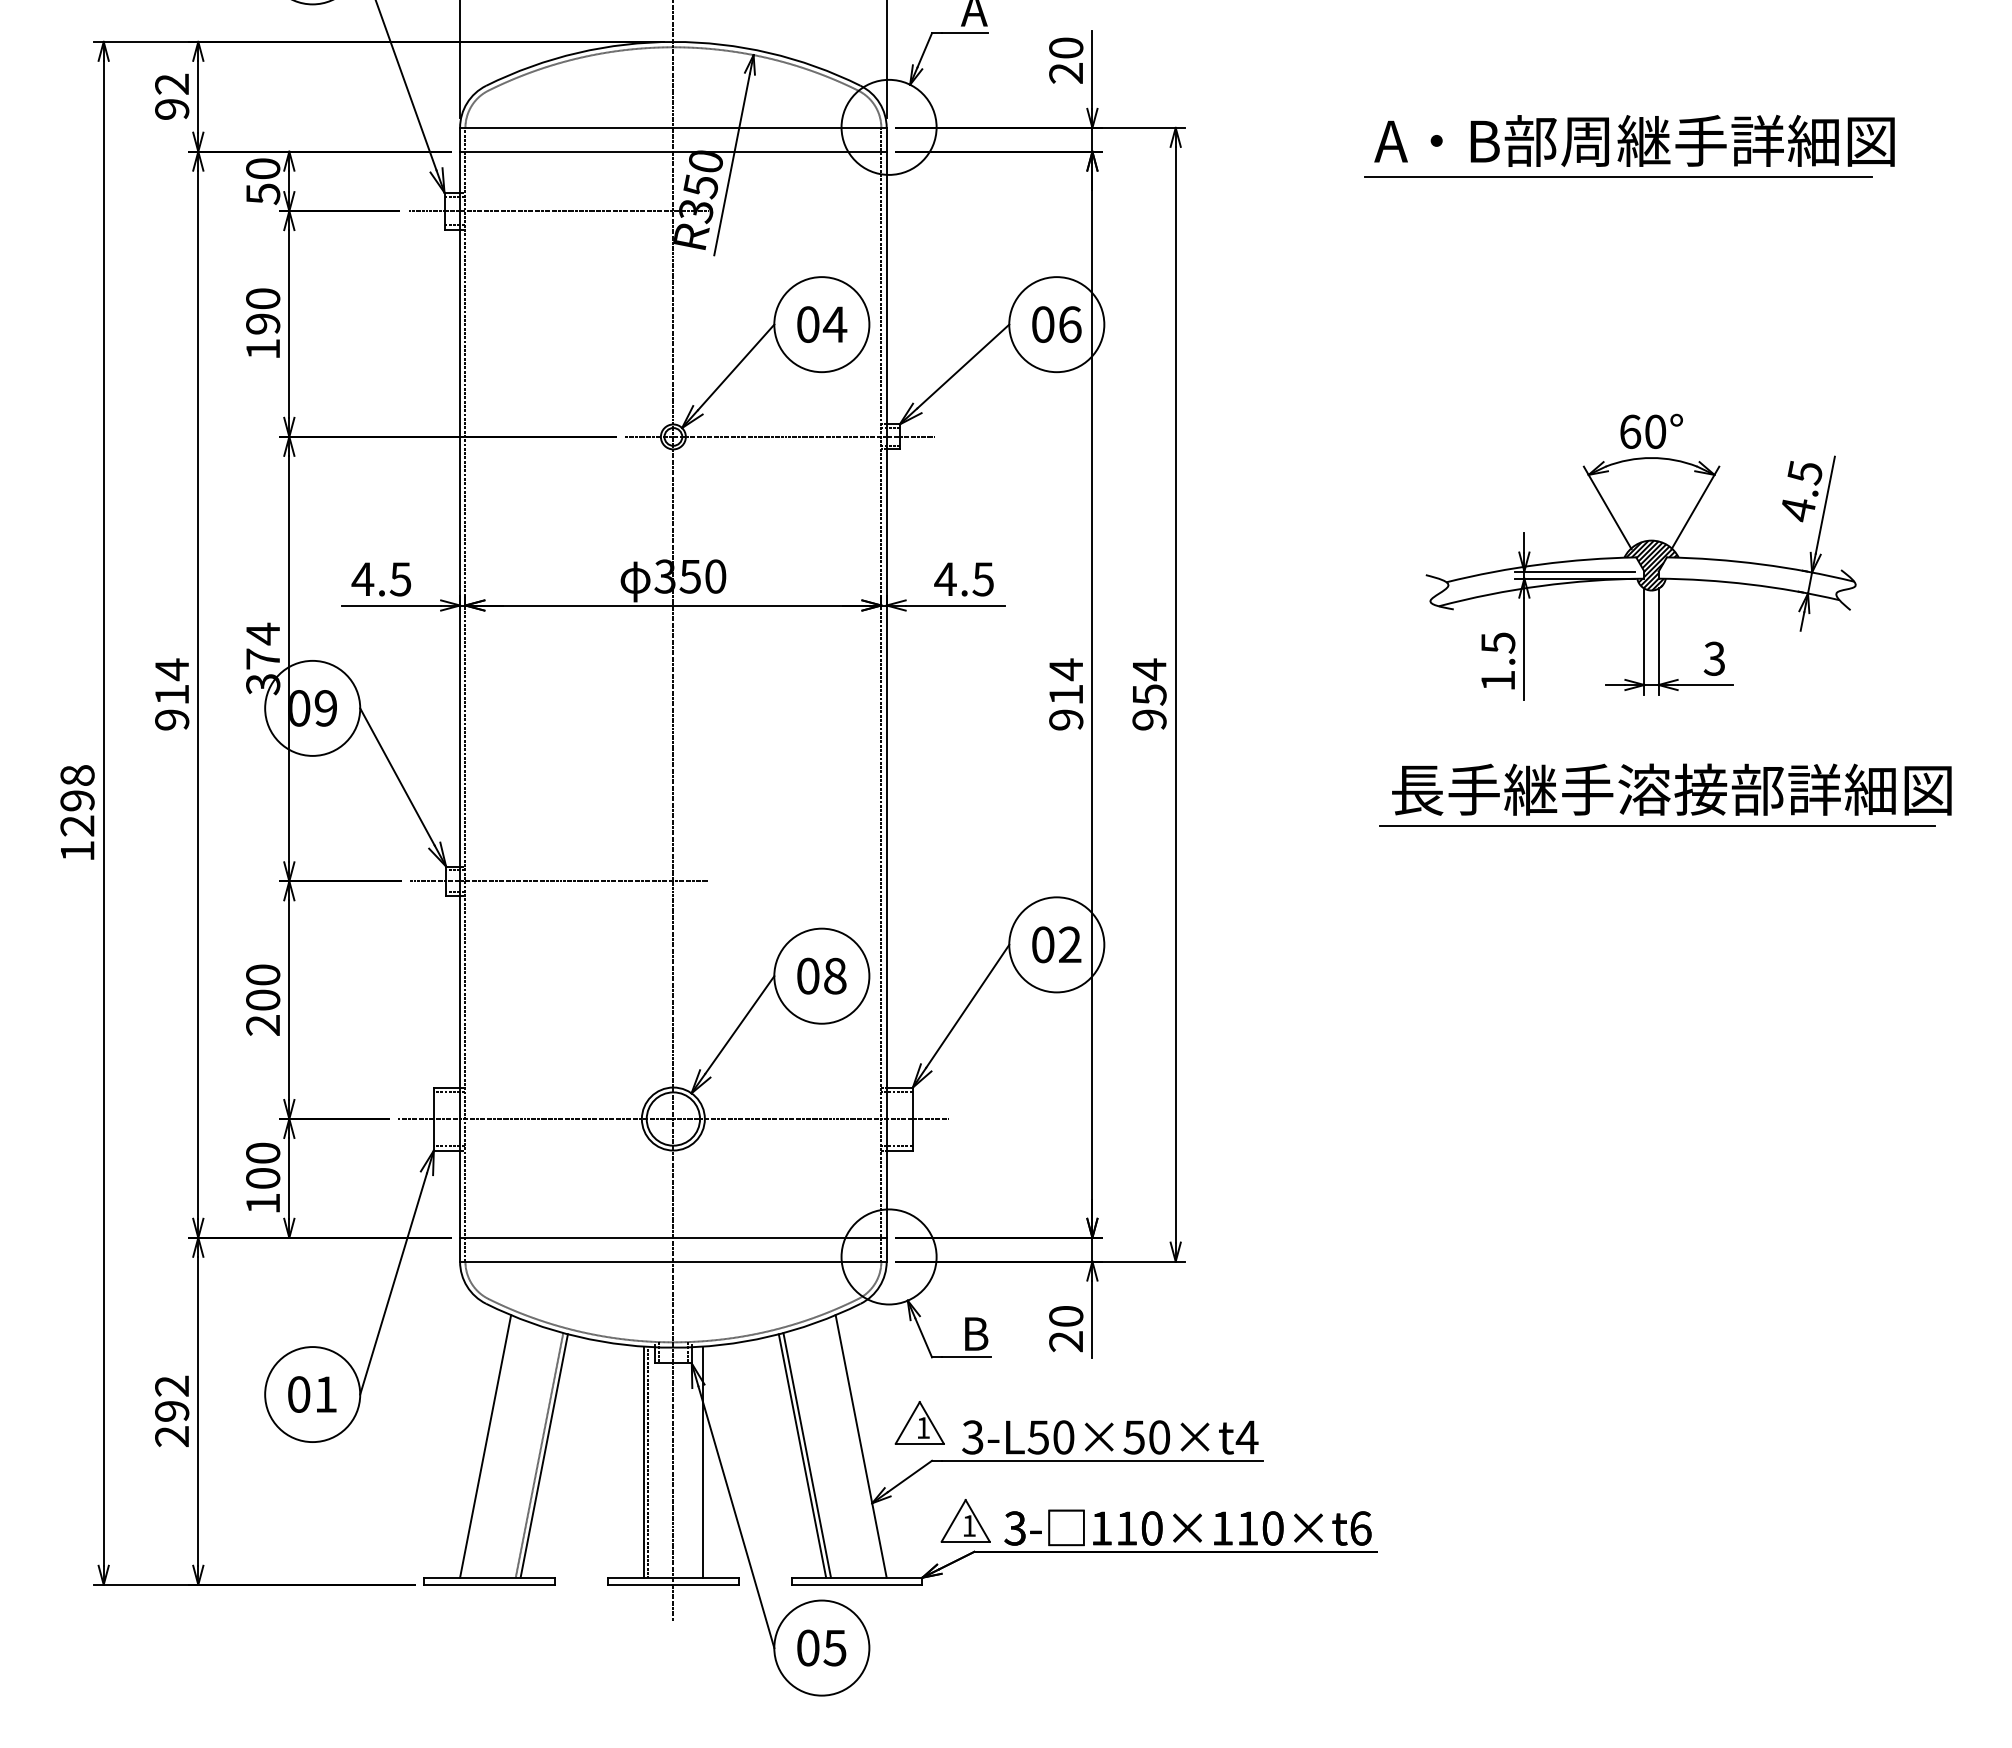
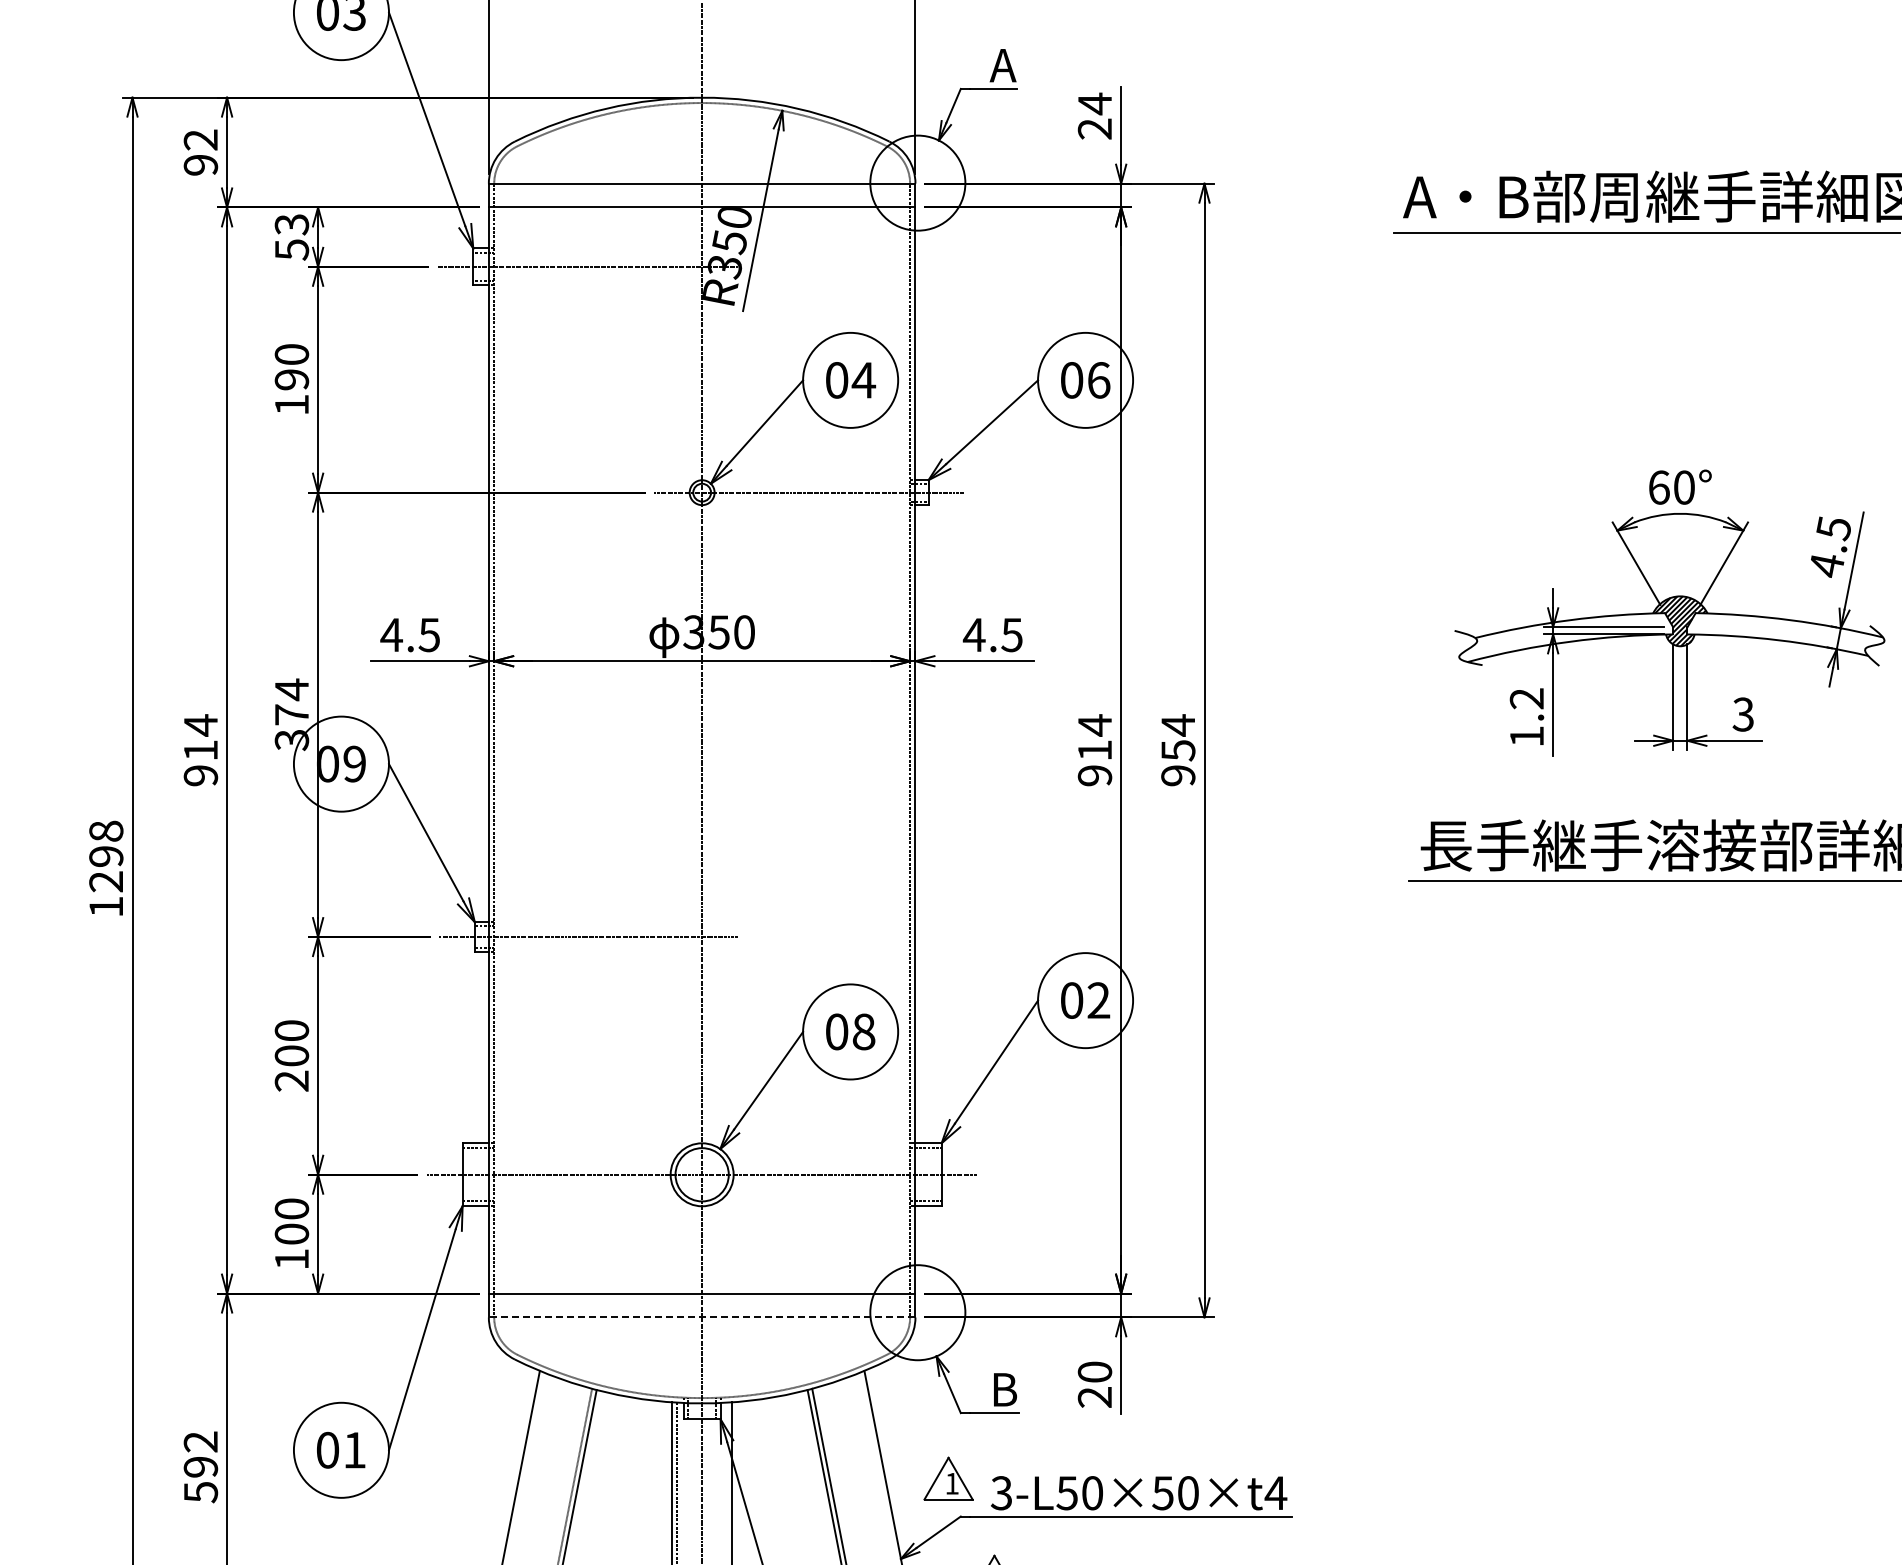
text: (1066, 47) -> (1095, 103), 20 -> 24
text: (263, 168) -> (292, 224), 50 -> 53
text: (1498, 642) -> (1527, 698), 1.5 -> 1.2
line: (672, 1261) -> (701, 1317), solid -> dashed
text: (172, 1436) -> (201, 1492), 292 -> 592

